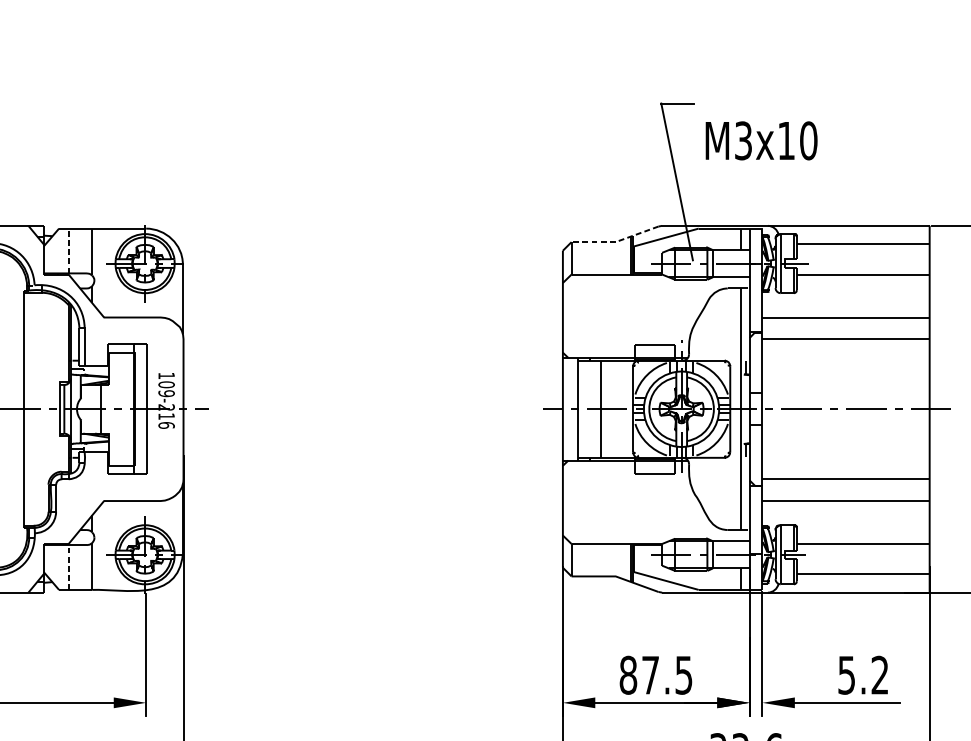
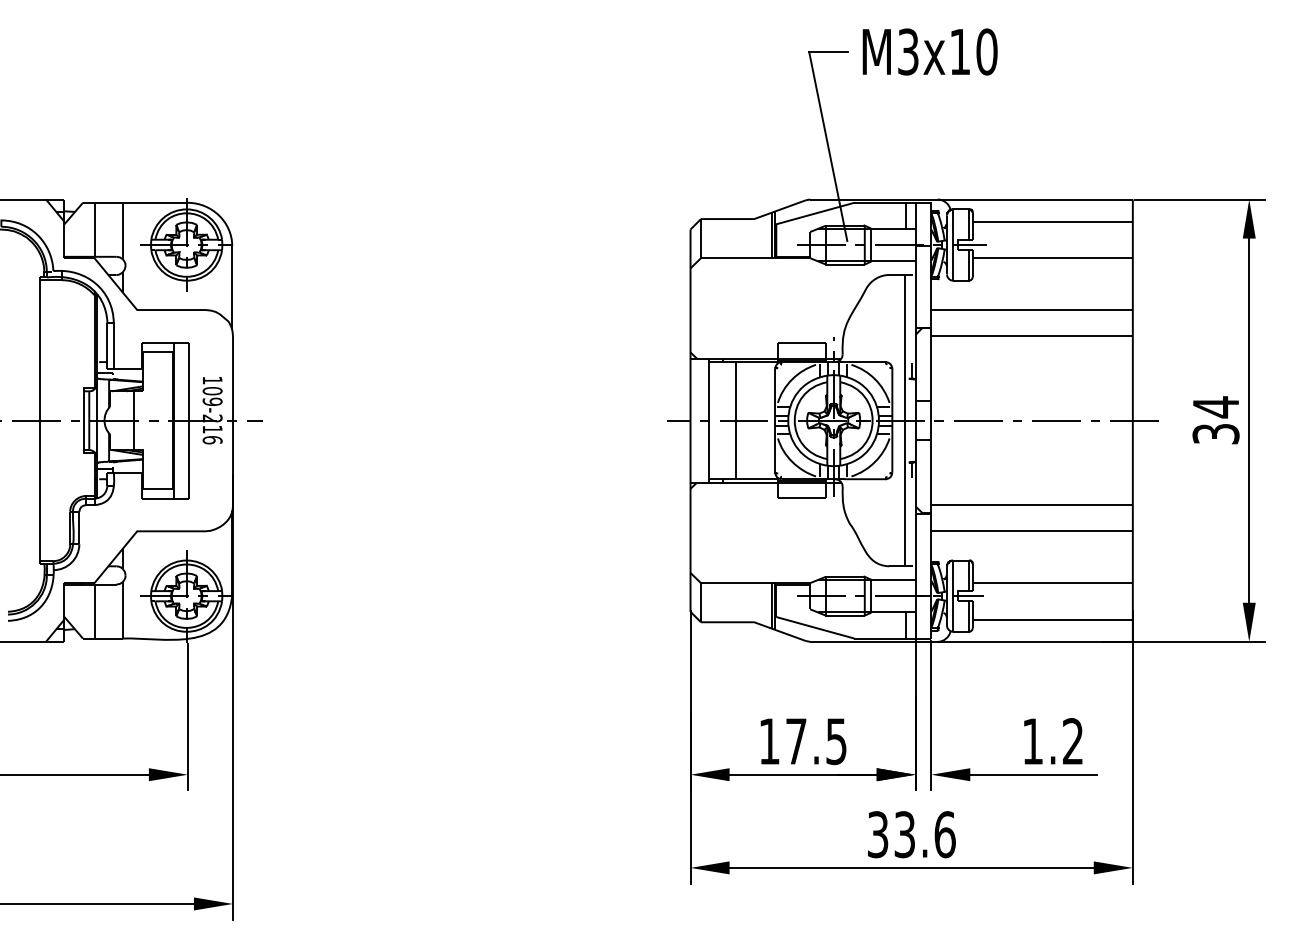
text: (761, 140) -> (929, 51), moved
line: (615, 242) -> (754, 219), dashed -> solid
line: (69, 250) -> (95, 229), dashed -> solid
line: (69, 567) -> (95, 611), dashed -> solid
text: (628, 675) -> (769, 741), 87.5 -> 17.5
text: (846, 675) -> (1032, 741), 5.2 -> 1.2

